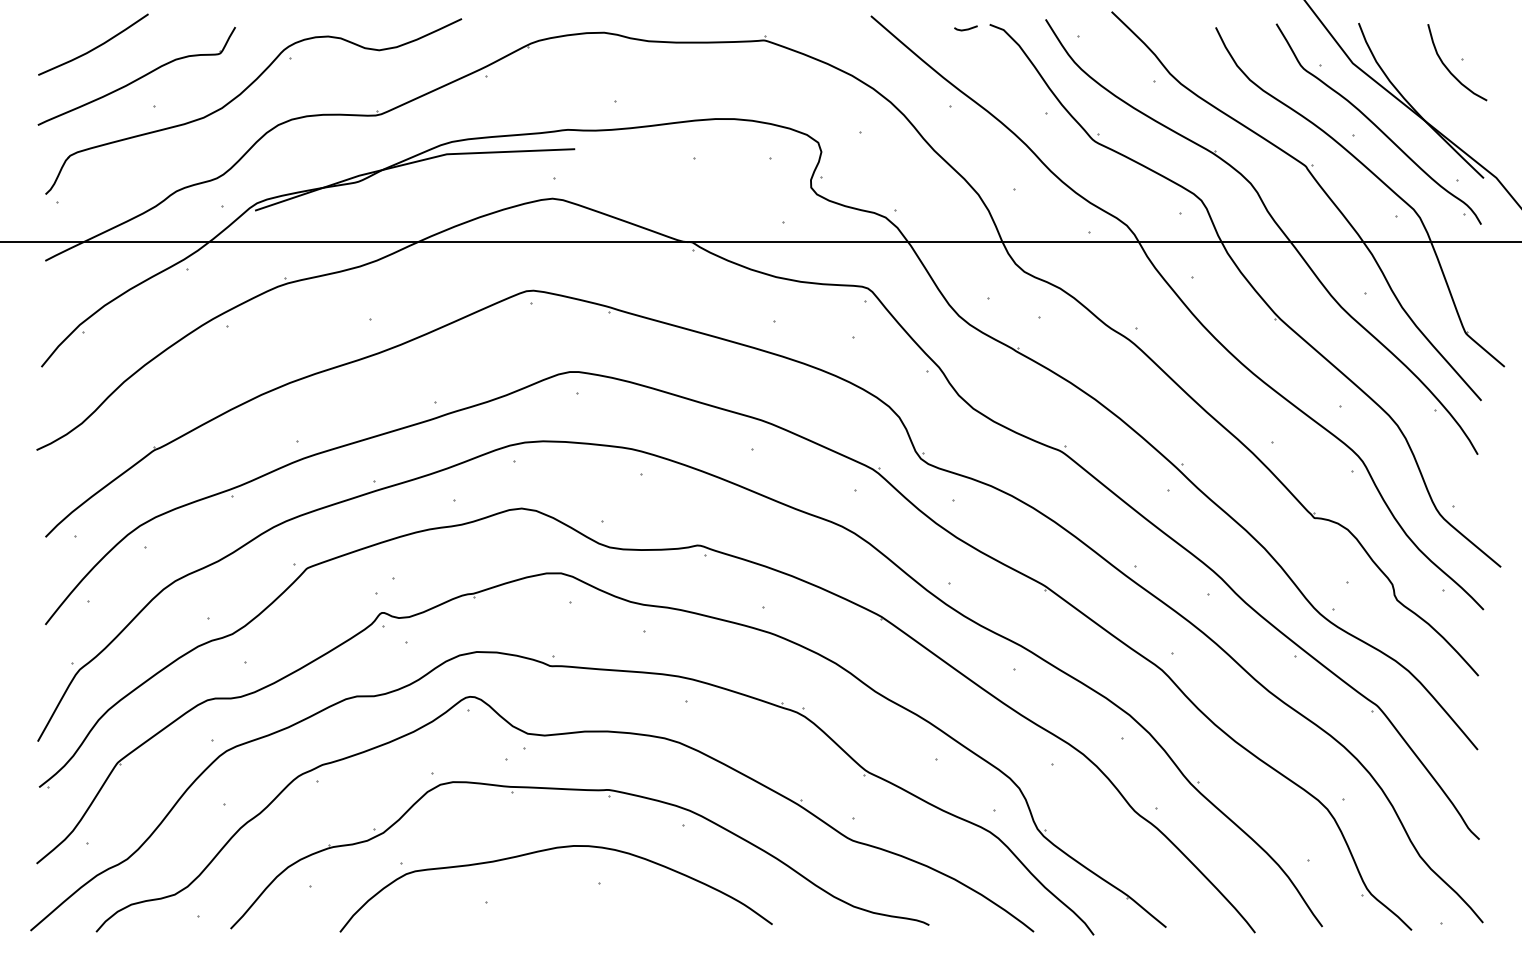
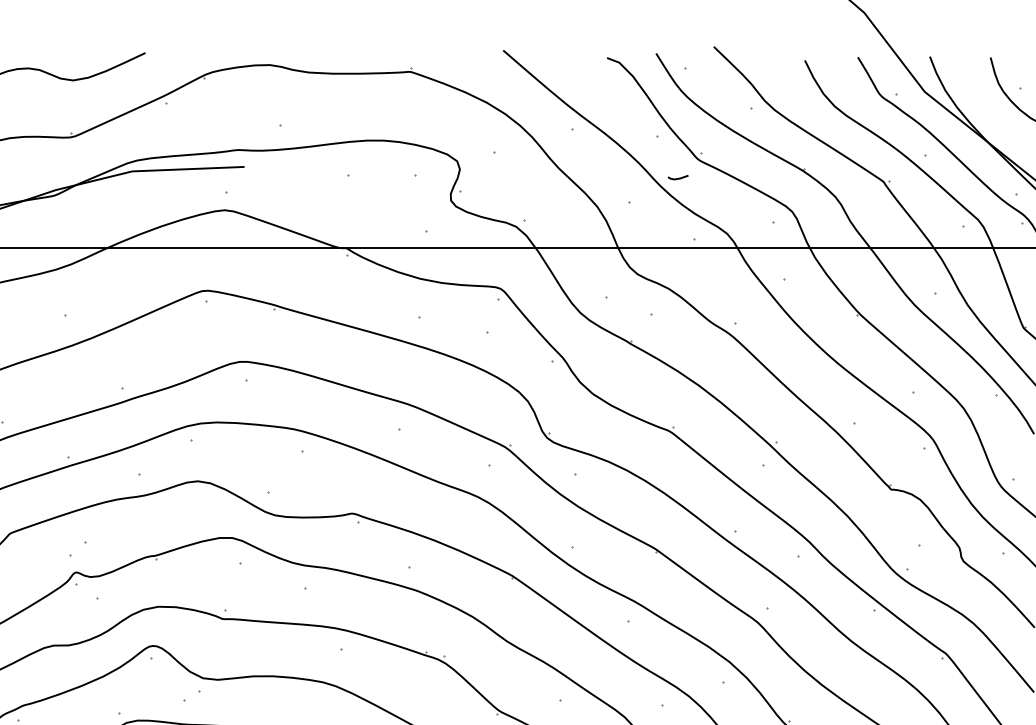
line: (966, 28) -> (678, 177), moved

